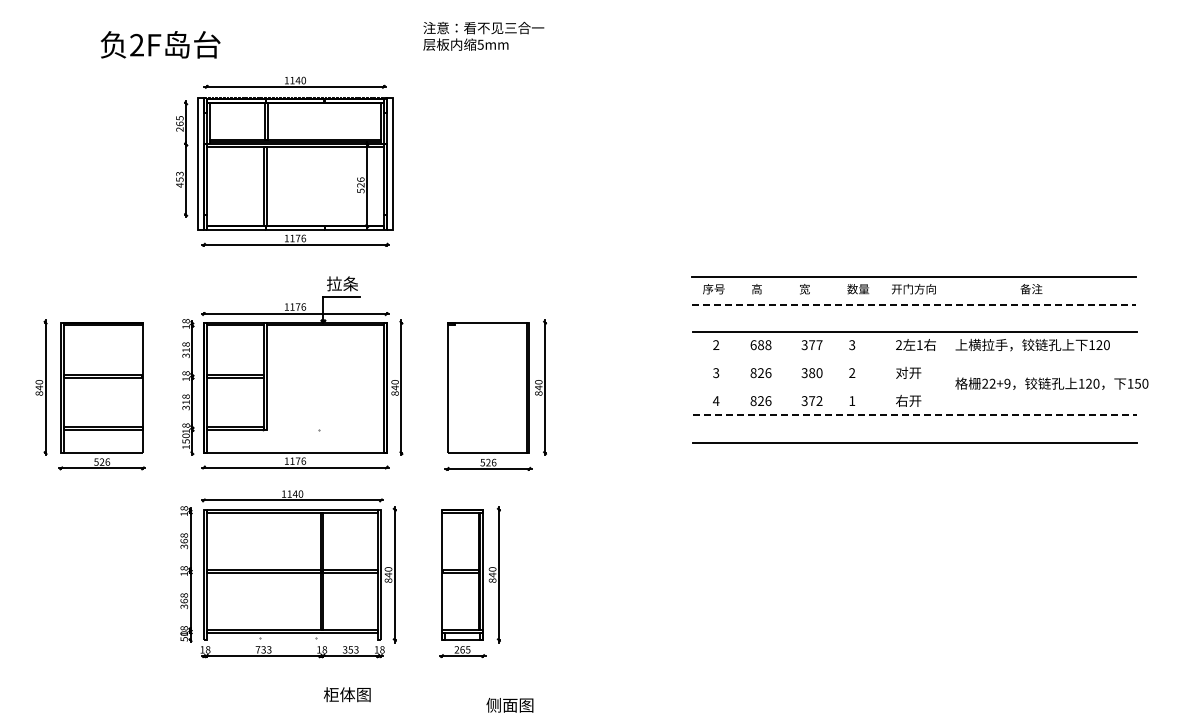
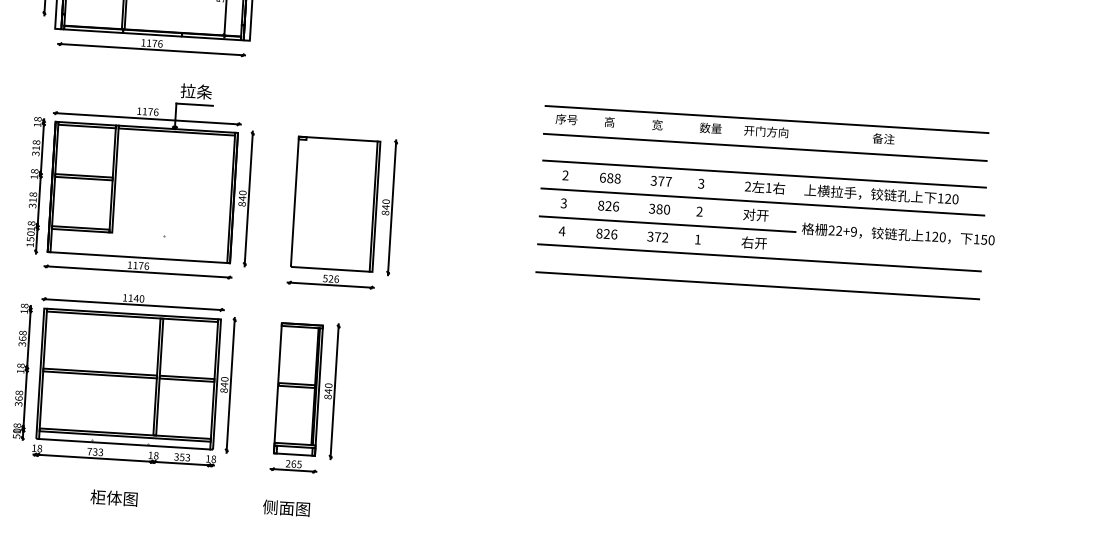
line: (913, 304) -> (764, 147), dashed -> solid
line: (914, 359) -> (762, 201), added
line: (820, 387) -> (667, 224), added
line: (914, 415) -> (759, 257), dashed -> solid
line: (292, 640) -> (124, 444), added
text: (347, 694) -> (114, 497), moved
text: (509, 705) -> (286, 508), moved

